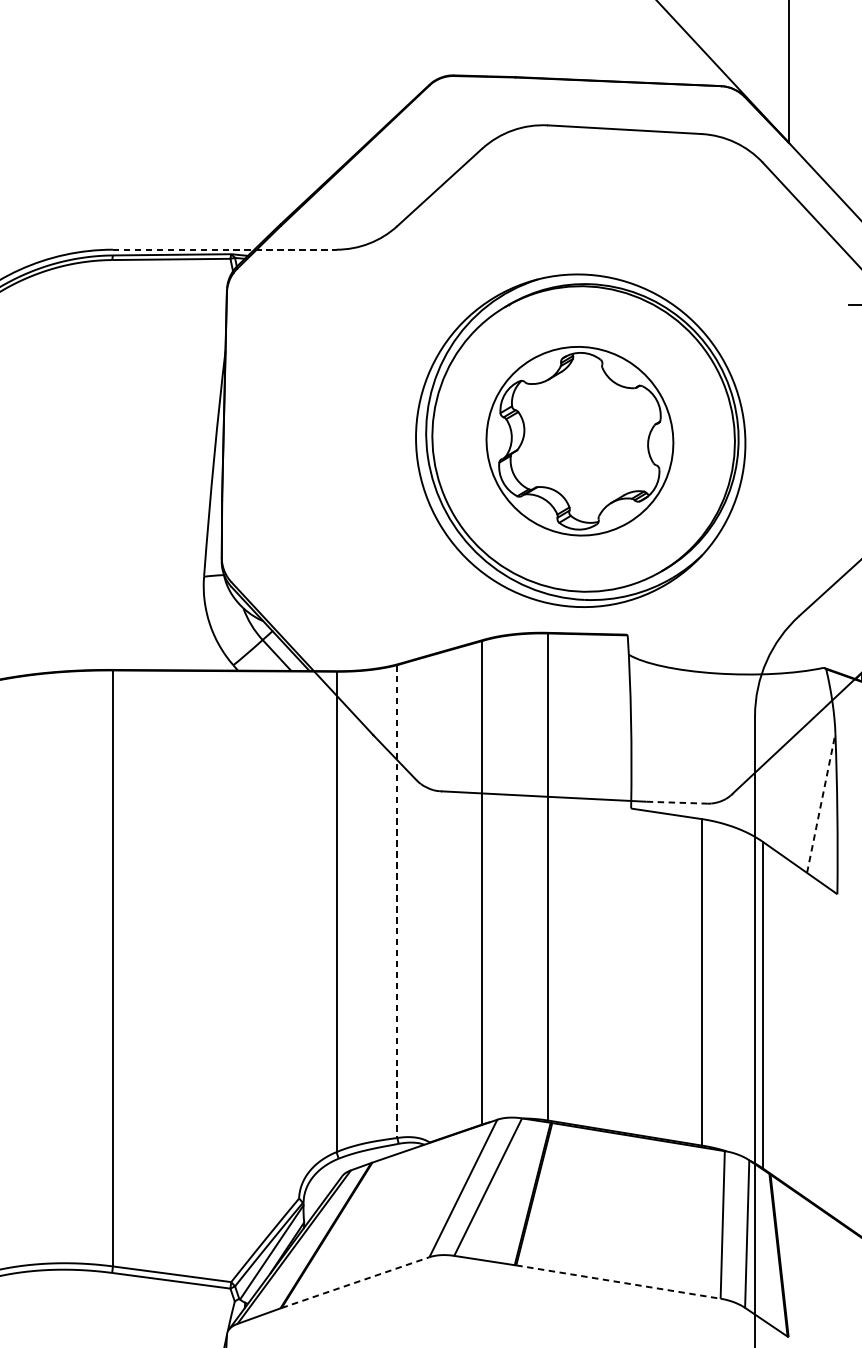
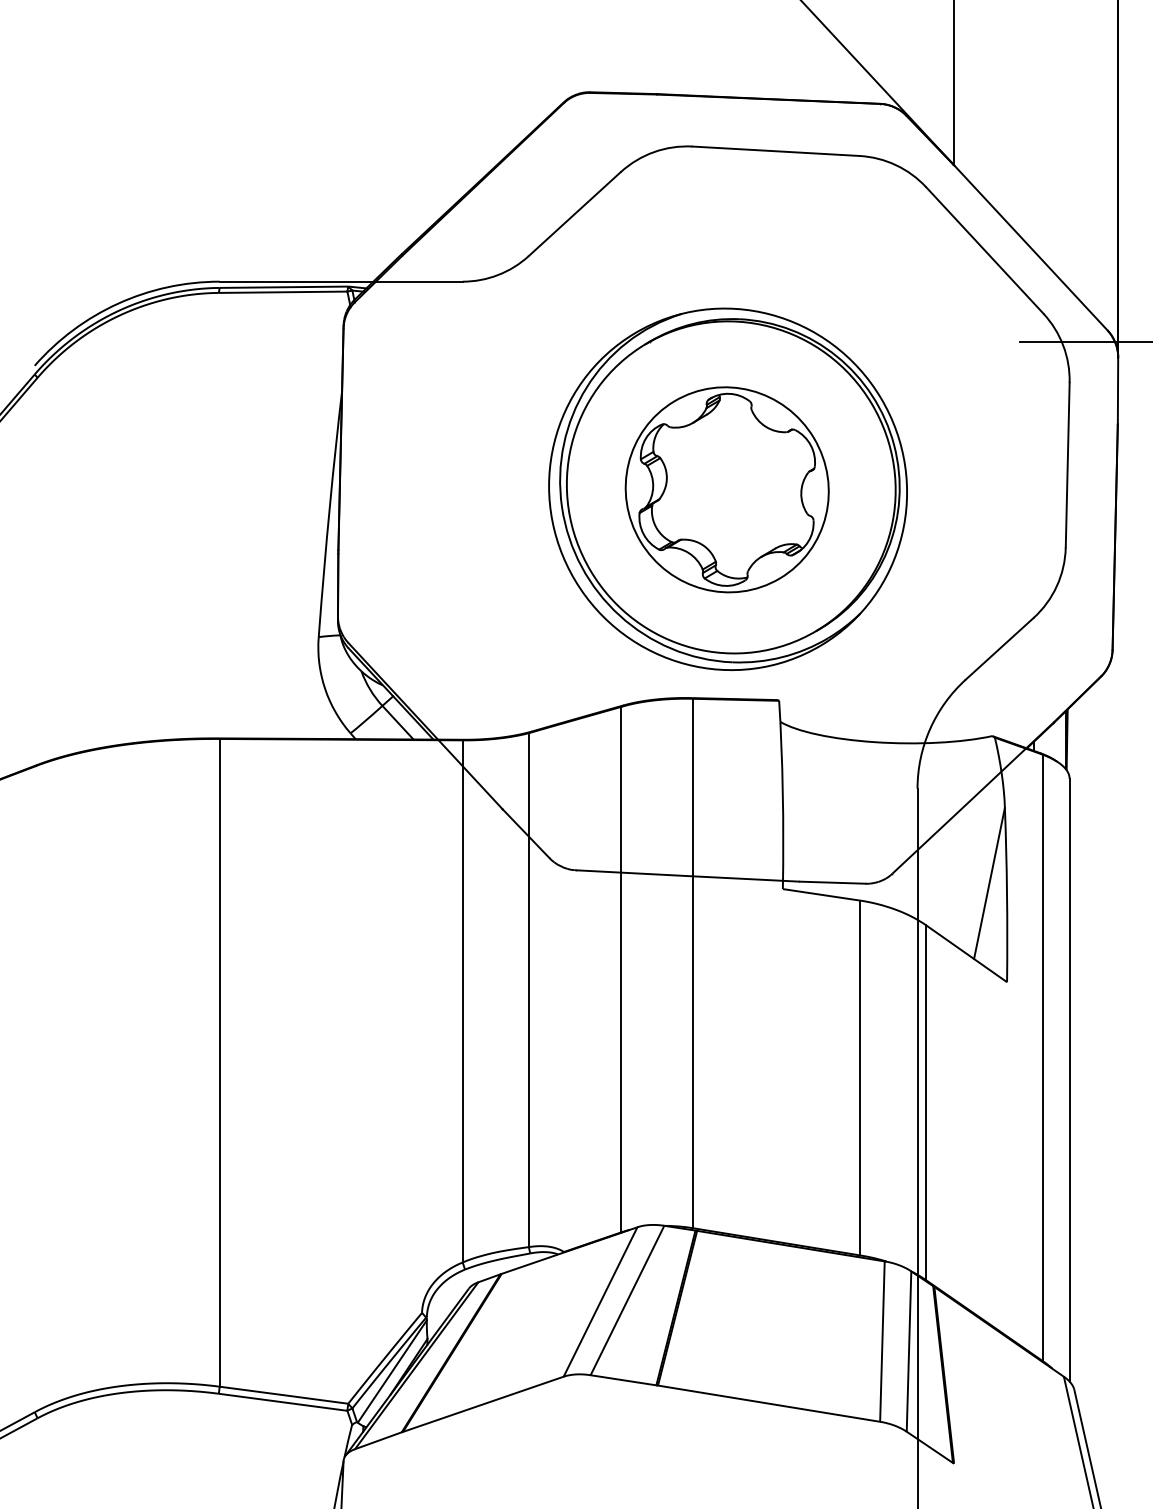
line: (225, 249) -> (341, 281), dashed -> solid
line: (676, 802) -> (832, 882), dashed -> solid
line: (821, 802) -> (989, 882), dashed -> solid
line: (397, 901) -> (528, 990), dashed -> solid
line: (618, 1281) -> (769, 1403), dashed -> solid
line: (355, 1282) -> (483, 1404), dashed -> solid

